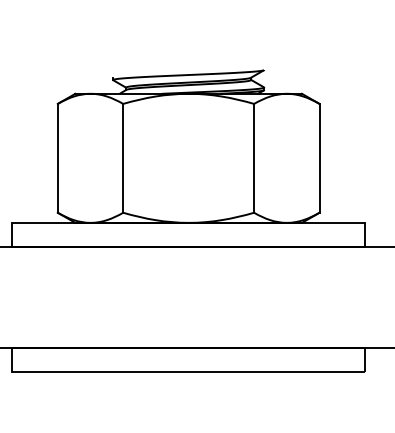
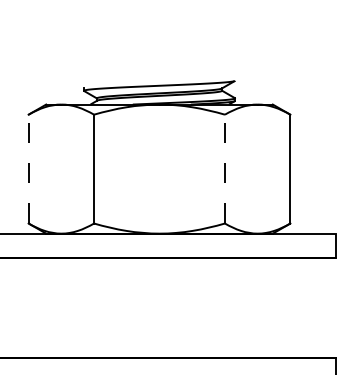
line: (57, 157) -> (28, 168), solid -> dashed
line: (254, 157) -> (225, 168), solid -> dashed

